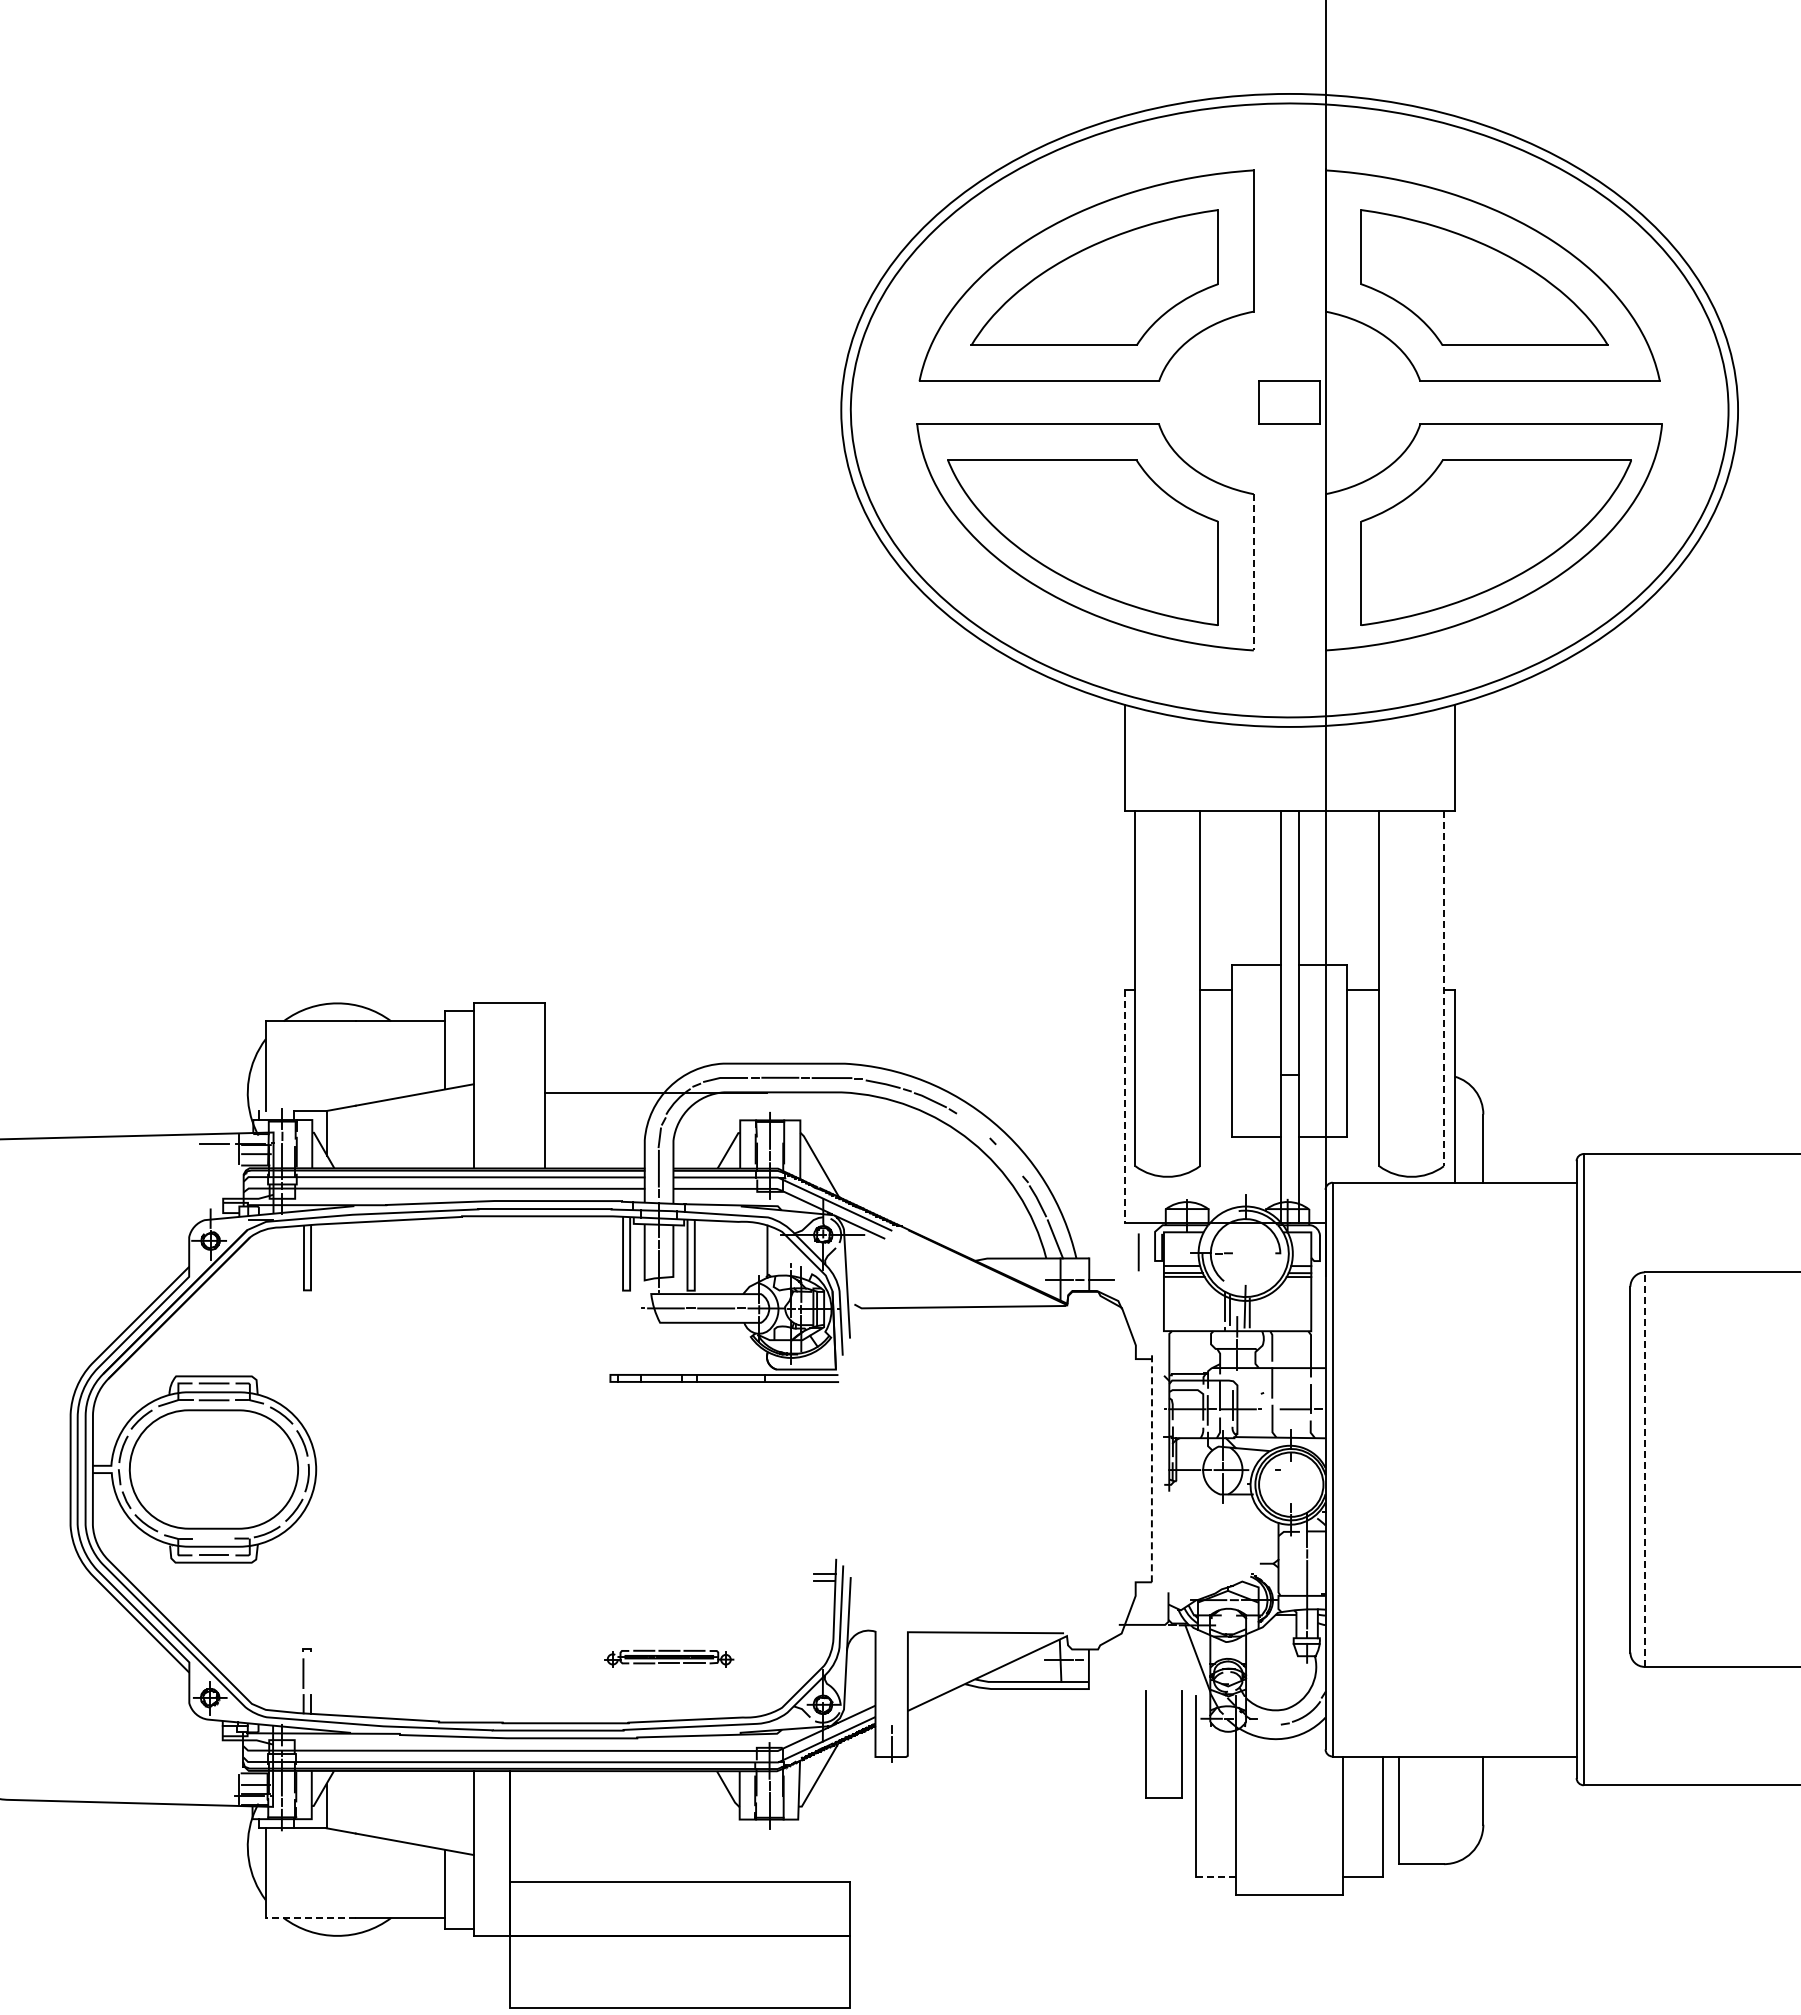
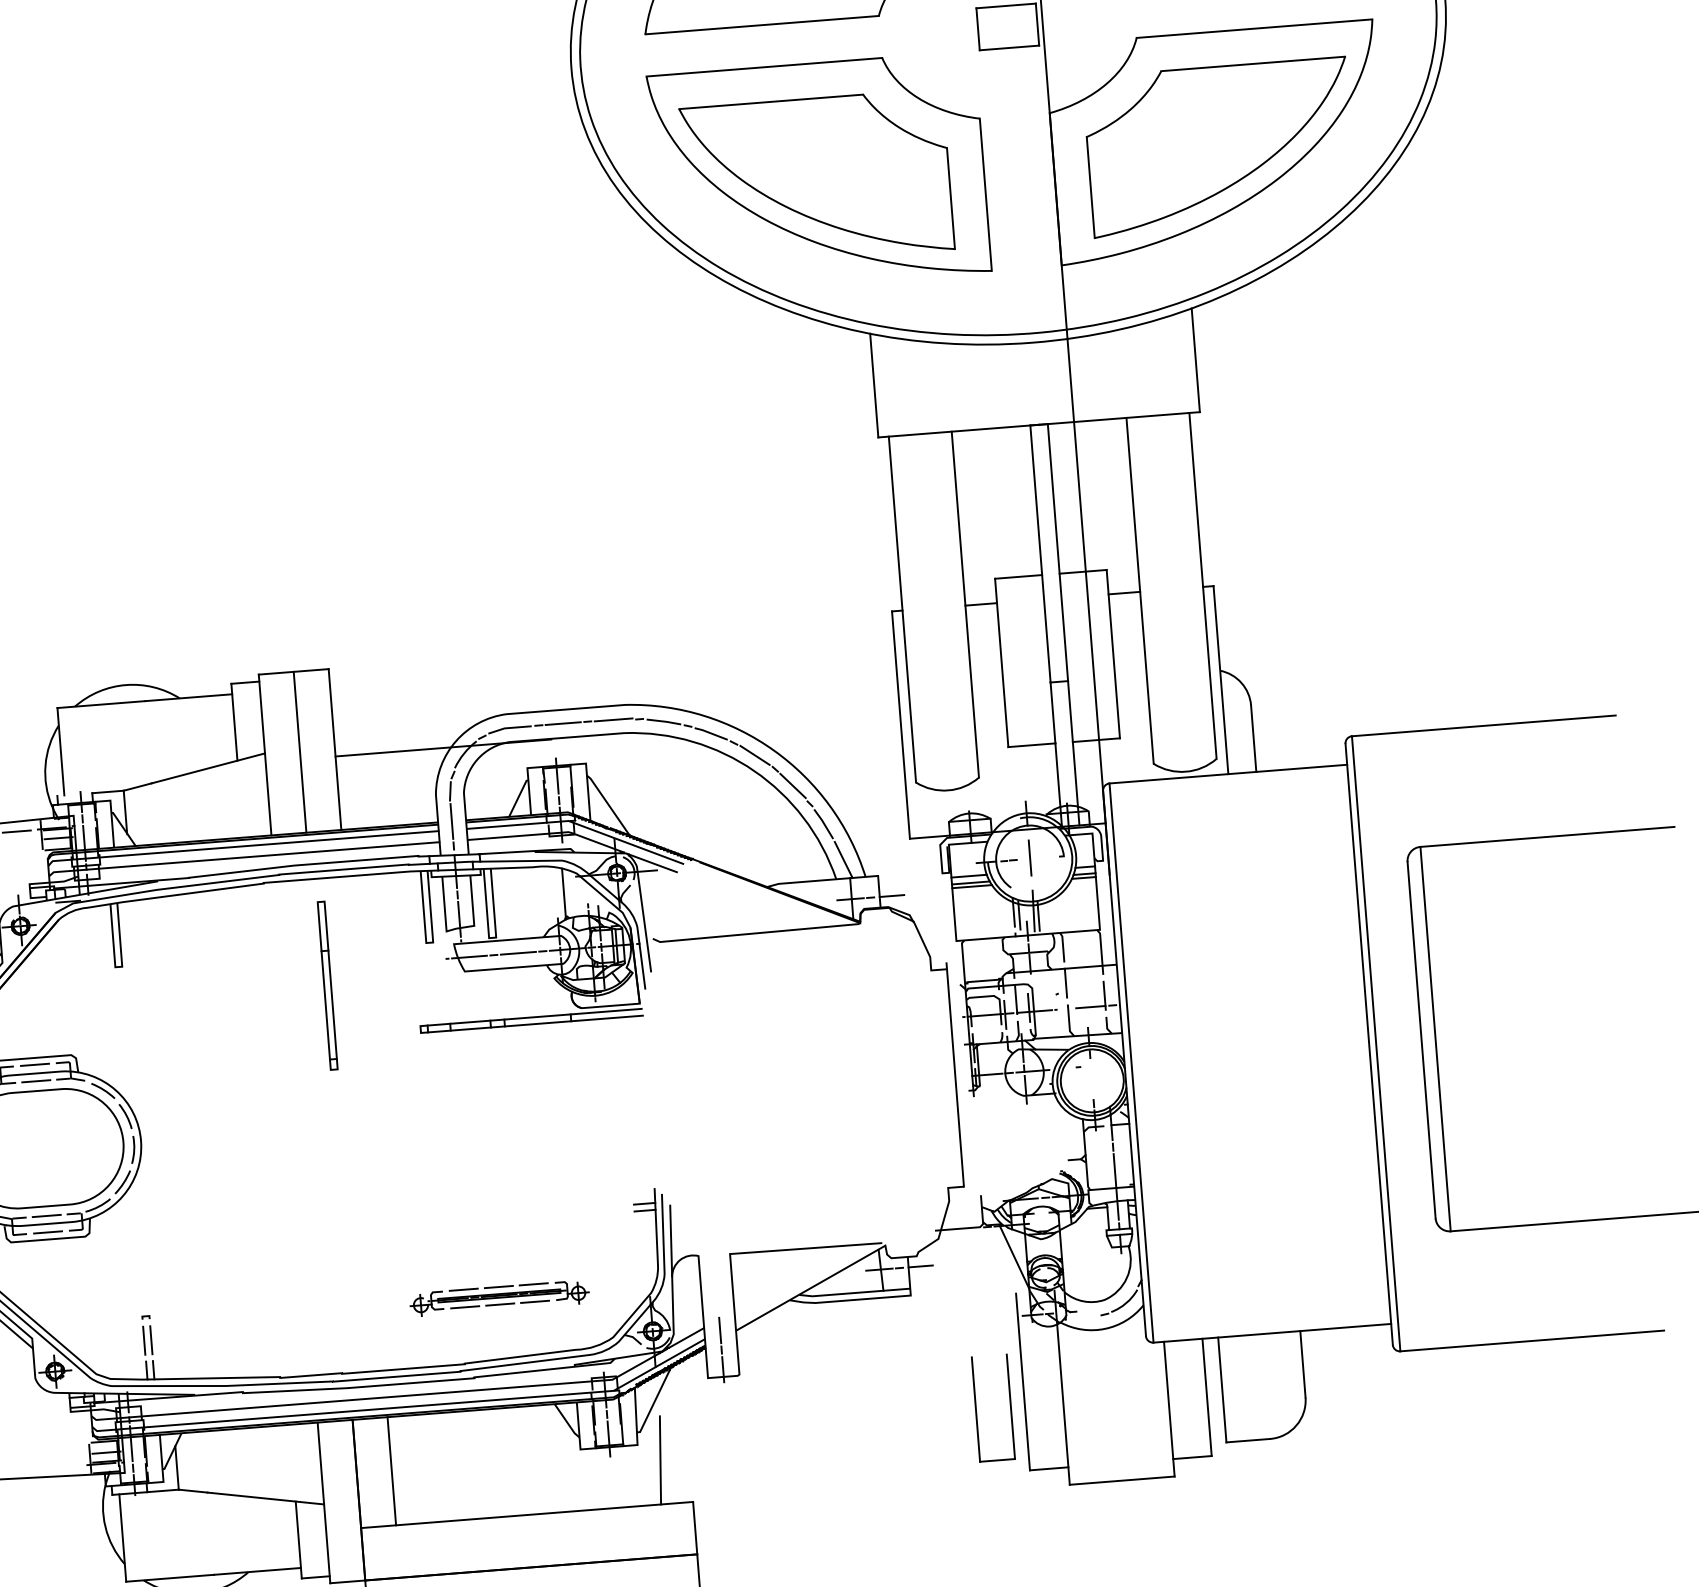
line: (1253, 572) -> (985, 194), dashed -> solid
line: (1443, 988) -> (1202, 585), dashed -> solid
line: (509, 1085) -> (299, 751), added
line: (1124, 1106) -> (900, 725), dashed -> solid
line: (973, 1125) -> (755, 755), added
line: (1009, 1159) -> (792, 785), added
line: (1138, 1252) -> (1029, 858), moved
part: (518, 1326) -> (327, 986), added
line: (1151, 1467) -> (954, 1074), dashed -> solid
line: (1644, 1469) -> (1435, 1039), dashed -> solid
line: (213, 1538) -> (46, 1215), added
part: (669, 1658) -> (499, 1297), size x1.43
line: (1100, 1660) -> (919, 1266), added
line: (310, 1673) -> (151, 1340), added
line: (891, 1709) -> (720, 1330), added
part: (1146, 1744) -> (976, 1409), moved
line: (545, 1826) -> (391, 1471), added
line: (820, 1837) -> (660, 1460), added
line: (1216, 1876) -> (1049, 1468), dashed -> solid
line: (310, 1917) -> (169, 1577), dashed -> solid

